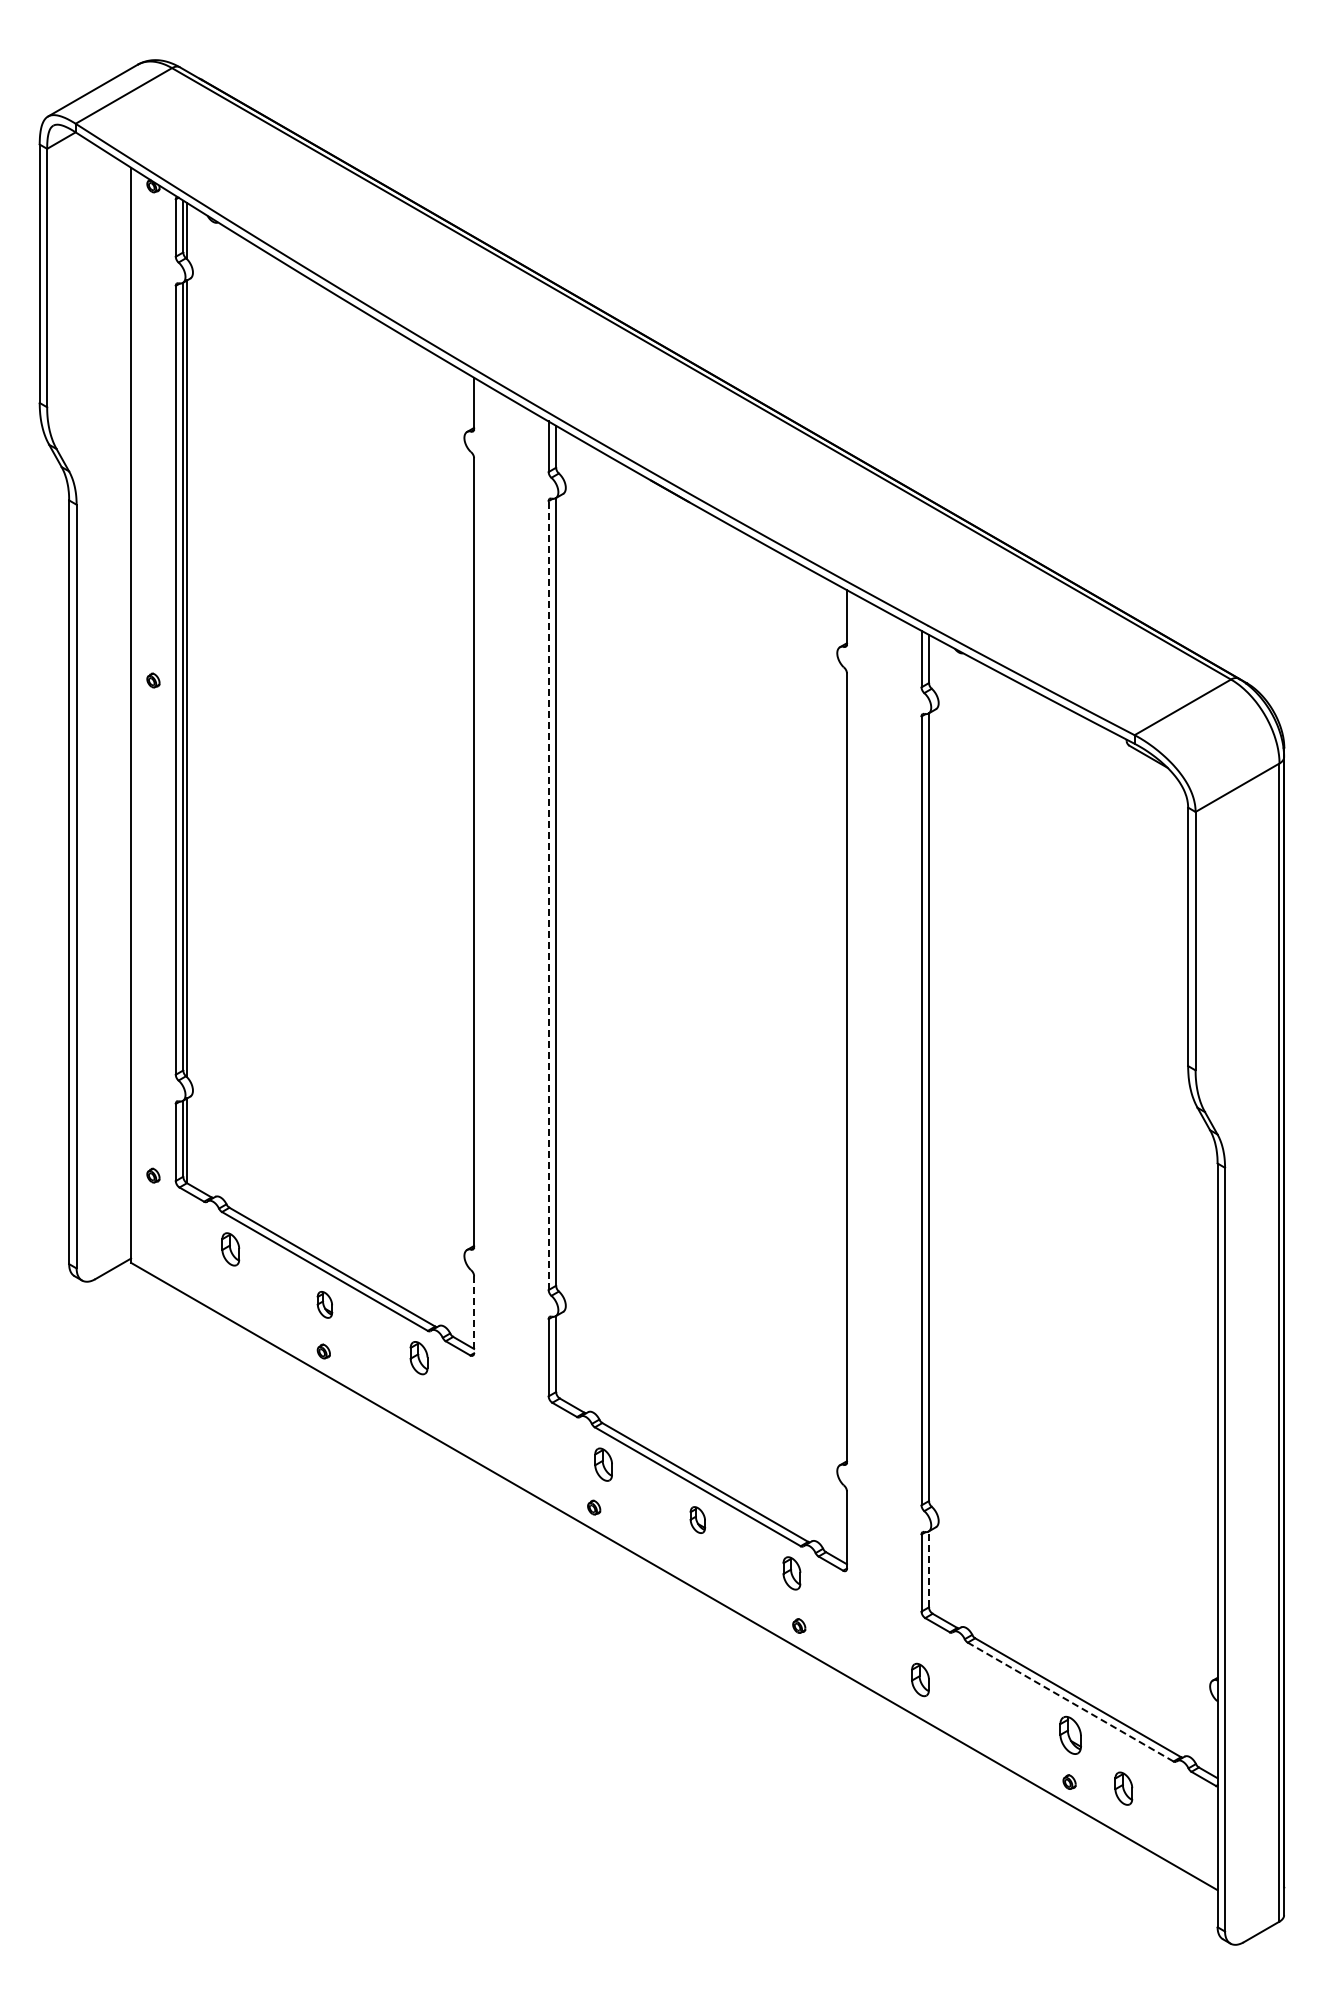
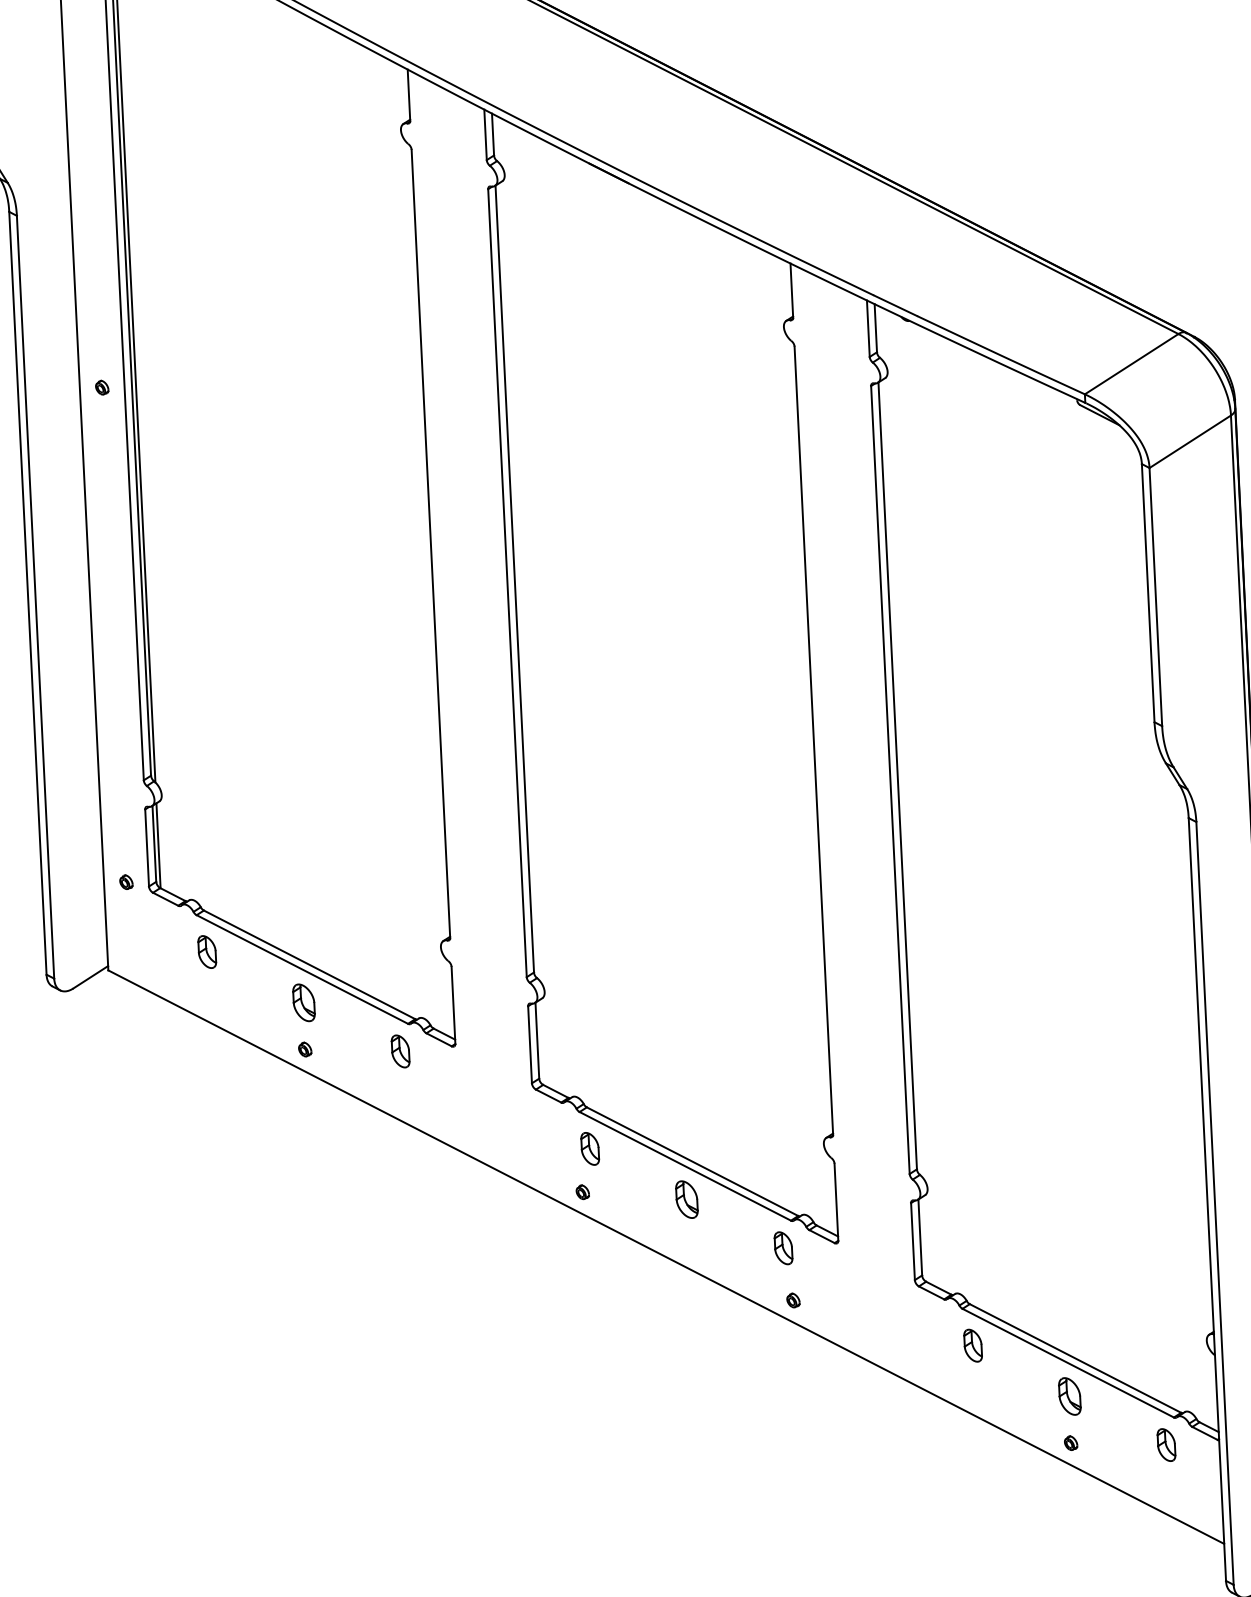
line: (548, 895) -> (507, 583), dashed -> solid
part: (324, 1304) -> (303, 1002), size x1.43
line: (474, 1314) -> (453, 1005), dashed -> solid
part: (697, 1519) -> (686, 1199), size x1.43
line: (929, 1568) -> (920, 1236), dashed -> solid
part: (920, 1679) -> (973, 1345), moved
line: (1070, 1702) -> (1068, 1363), dashed -> solid
part: (1123, 1788) -> (1166, 1444), moved

